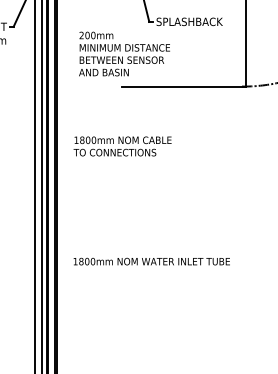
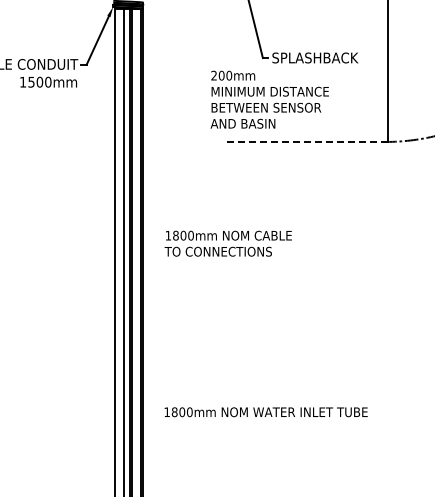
text: (124, 53) -> (269, 99), moved
line: (184, 86) -> (308, 142), solid -> dashed
text: (122, 146) -> (227, 243), moved
text: (151, 261) -> (265, 412), moved

